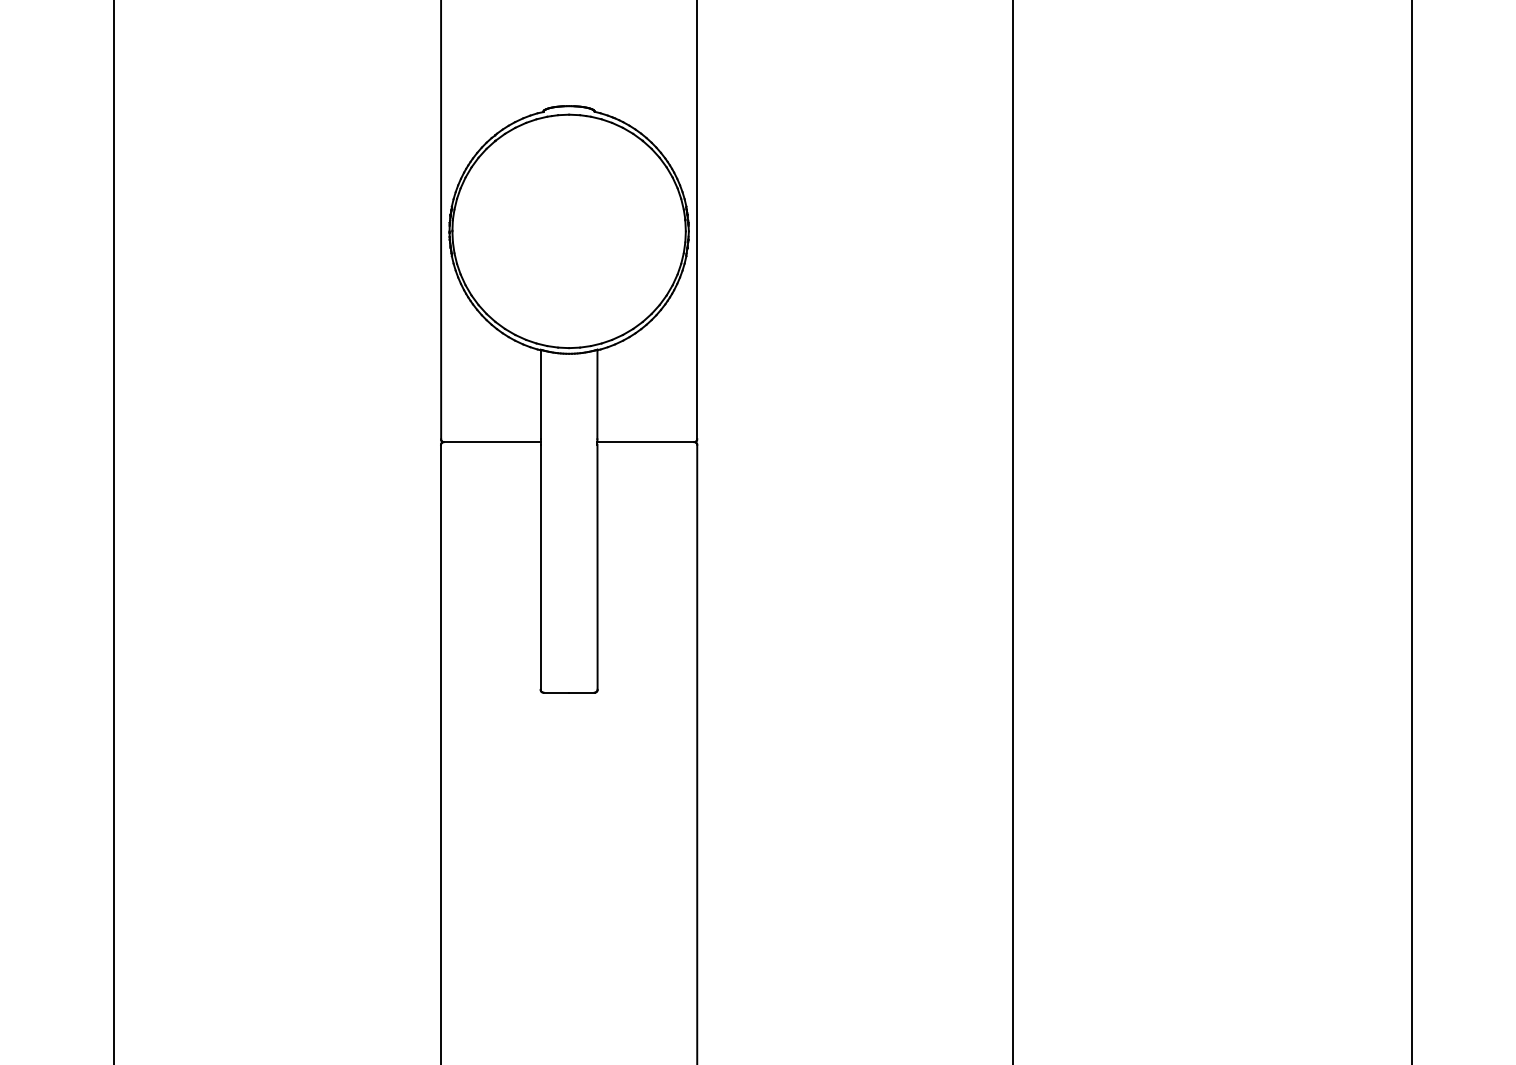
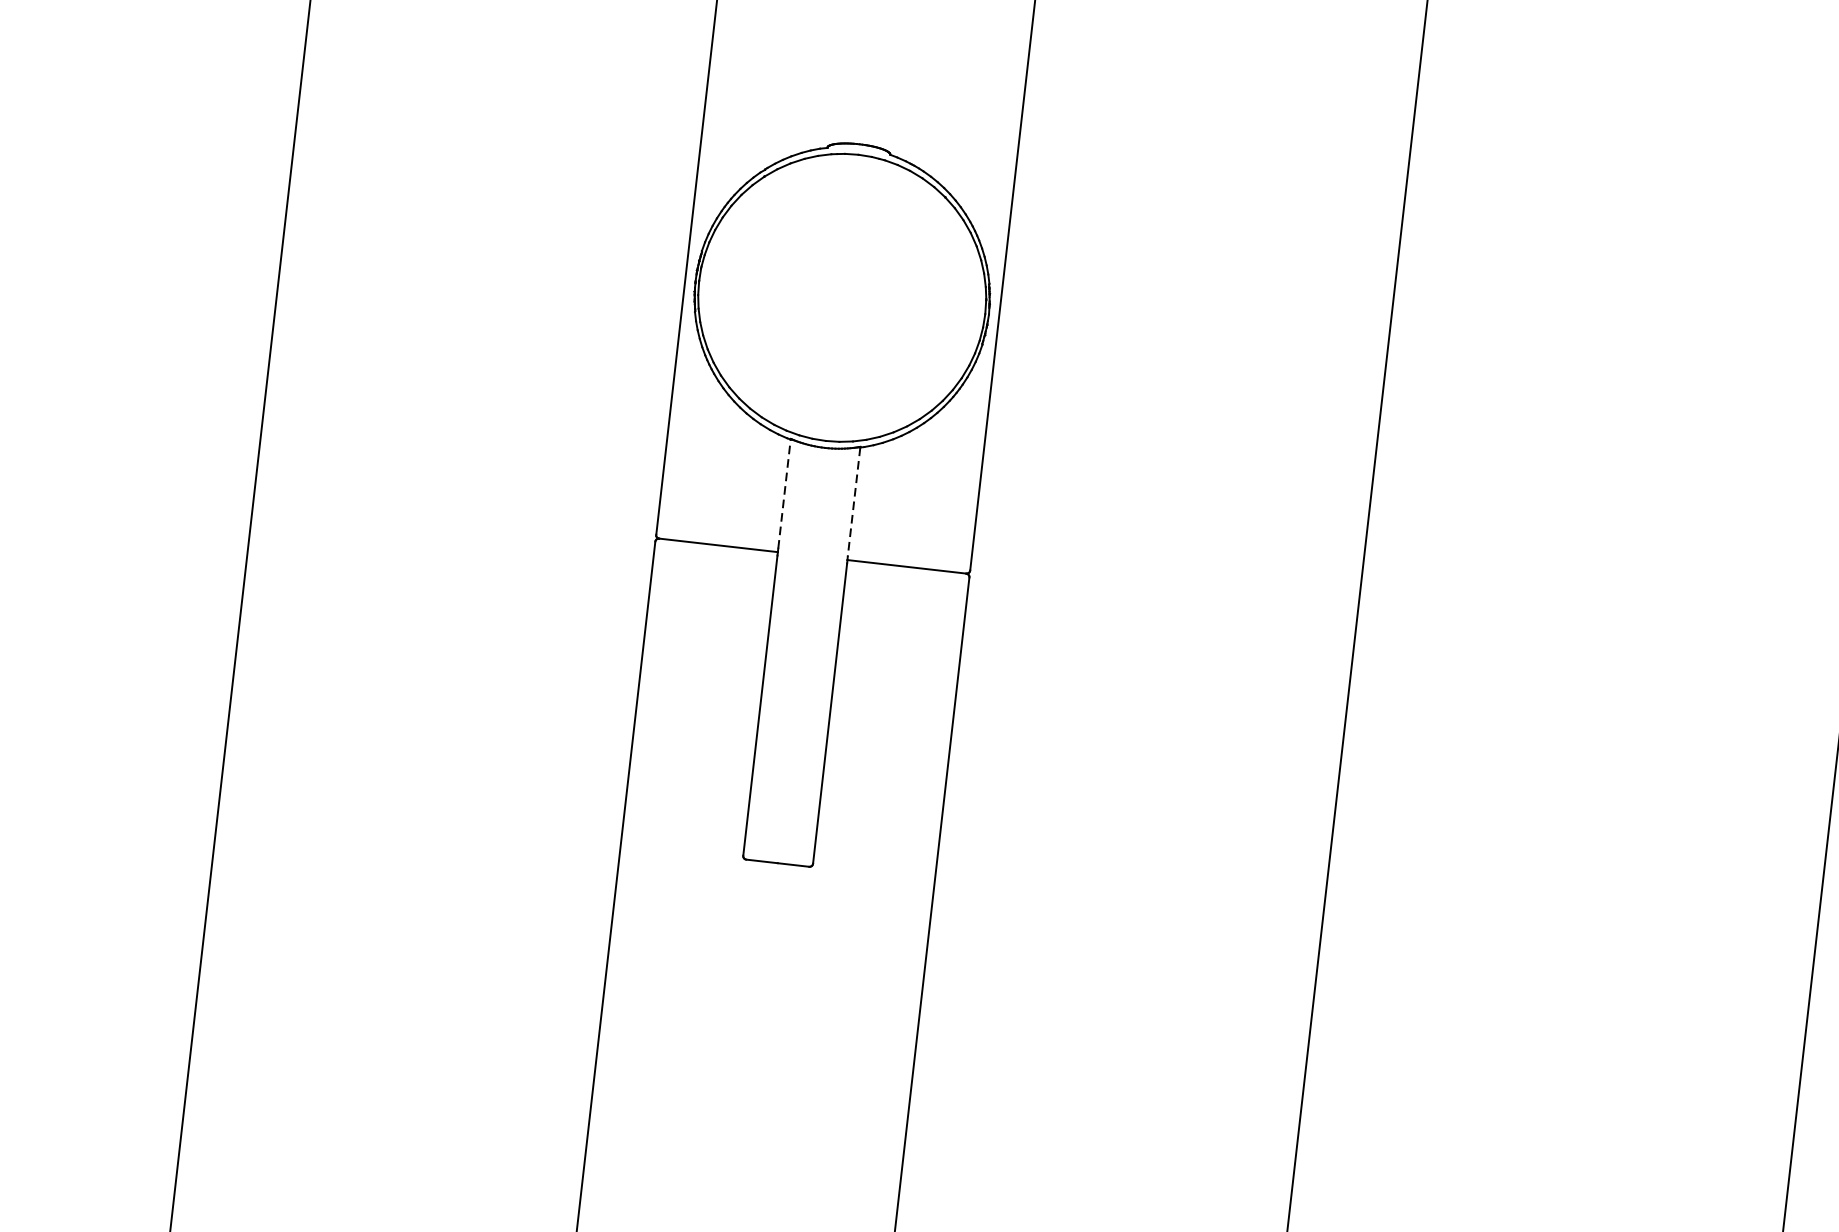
line: (540, 394) -> (784, 493), solid -> dashed
line: (597, 395) -> (854, 502), solid -> dashed

